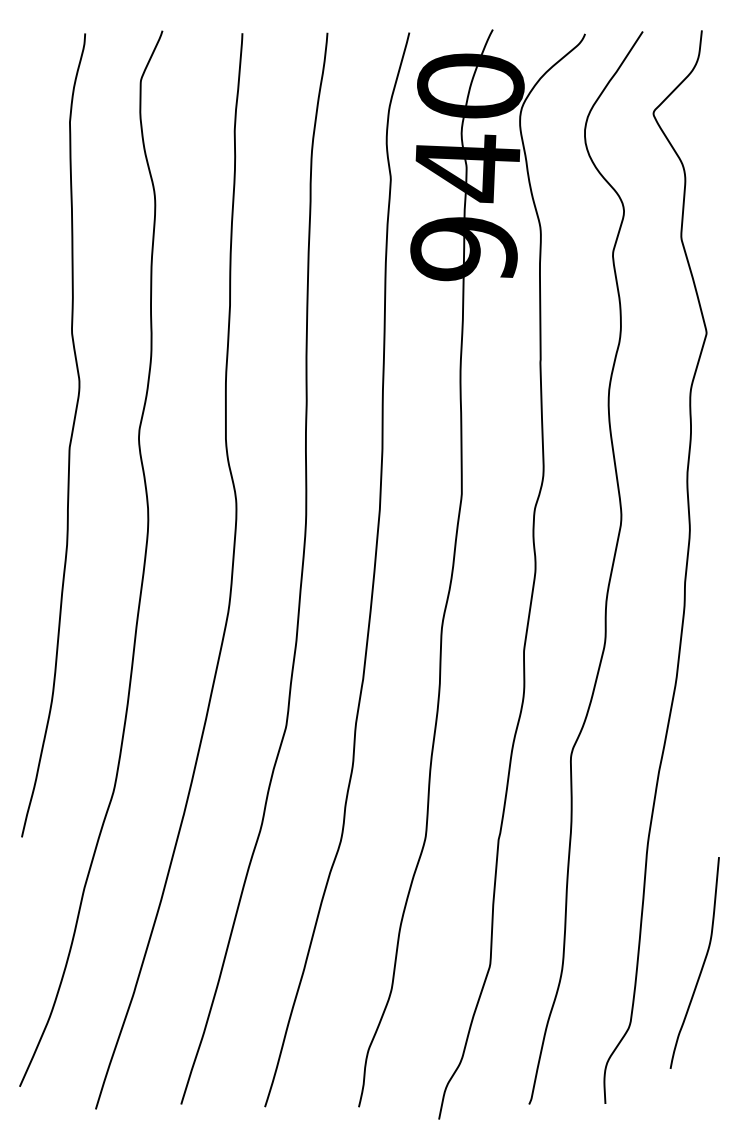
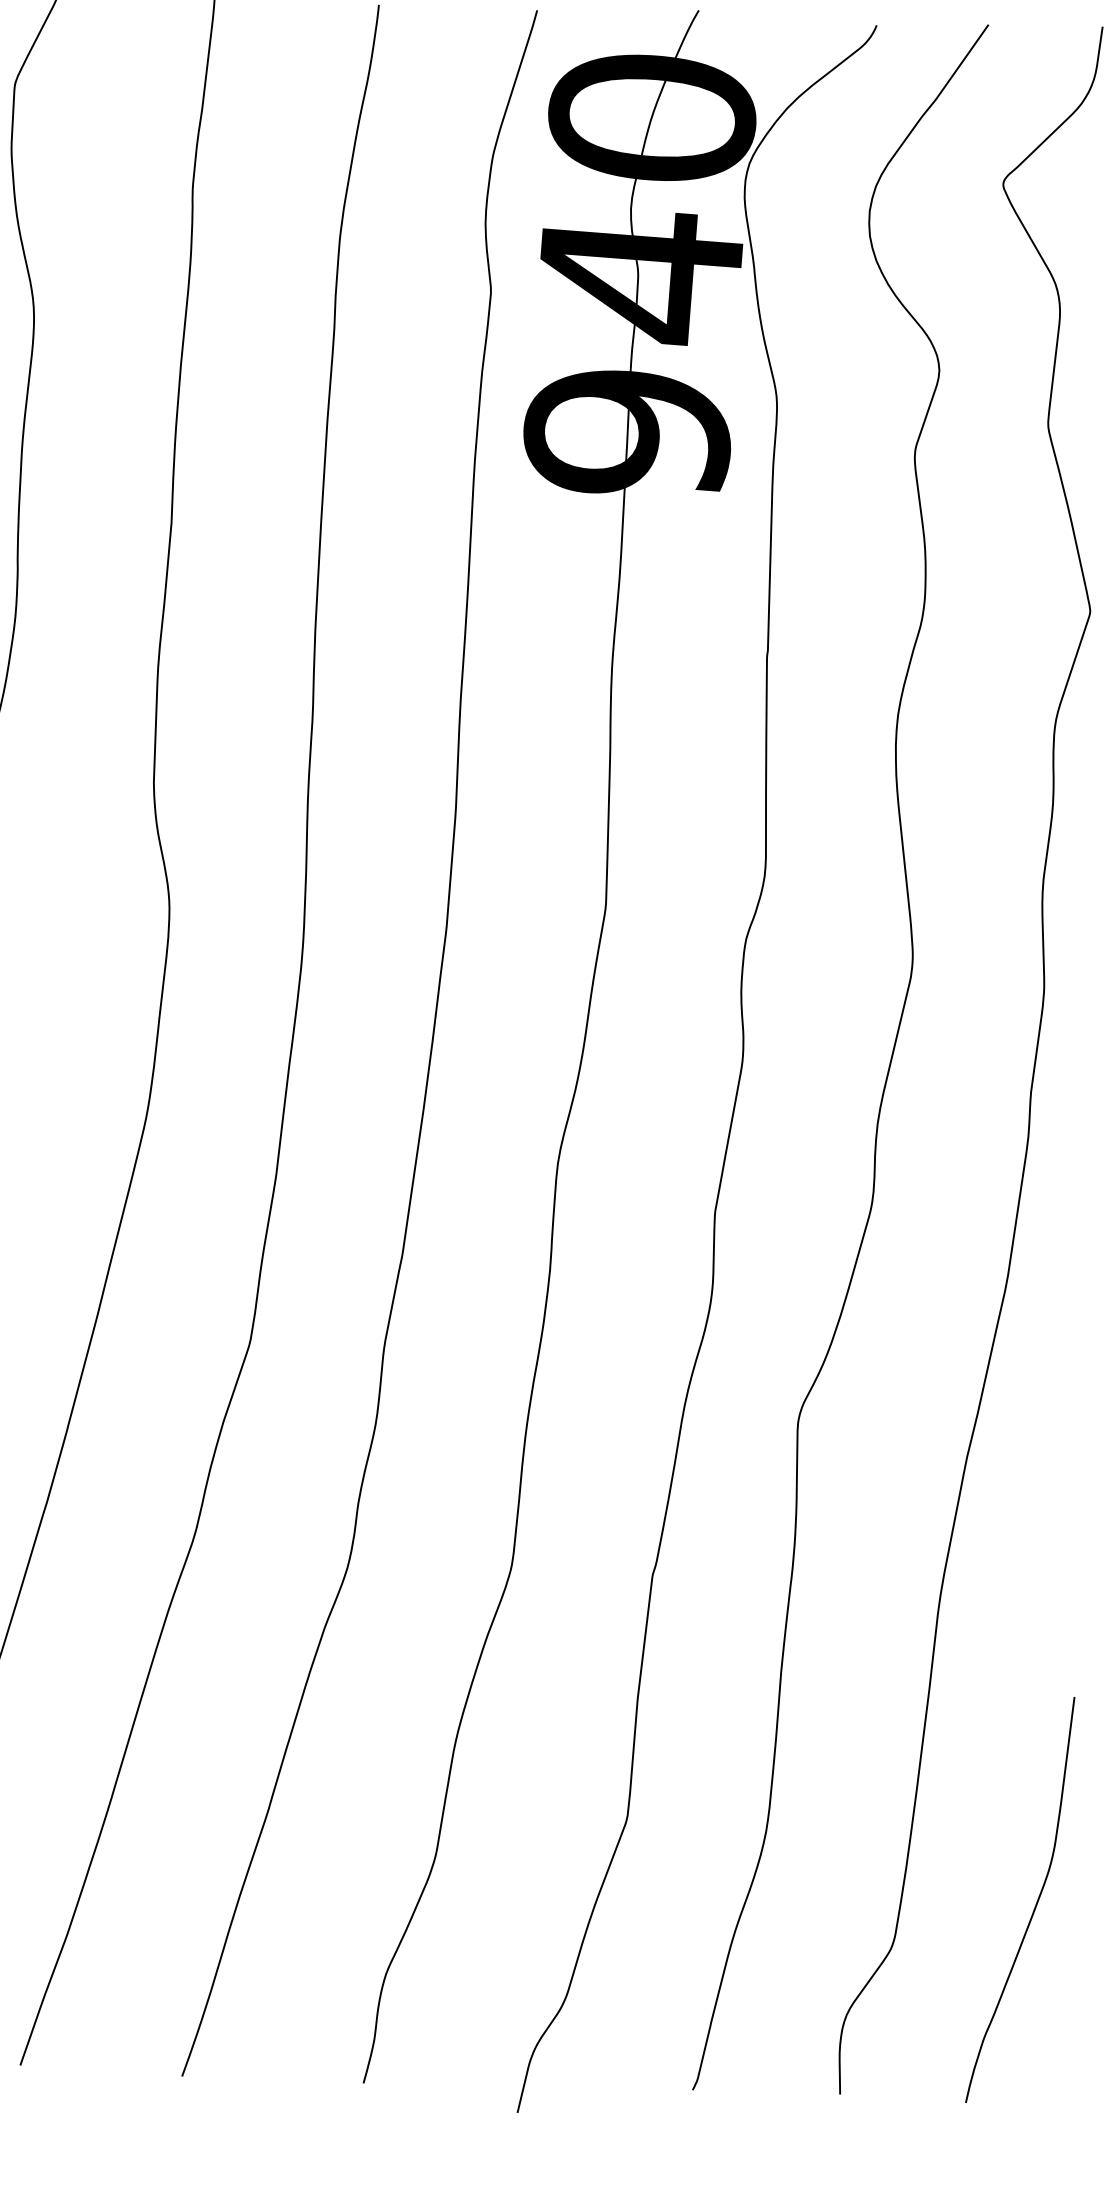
curve: (701, 966) -> (1032, 1907), moved

